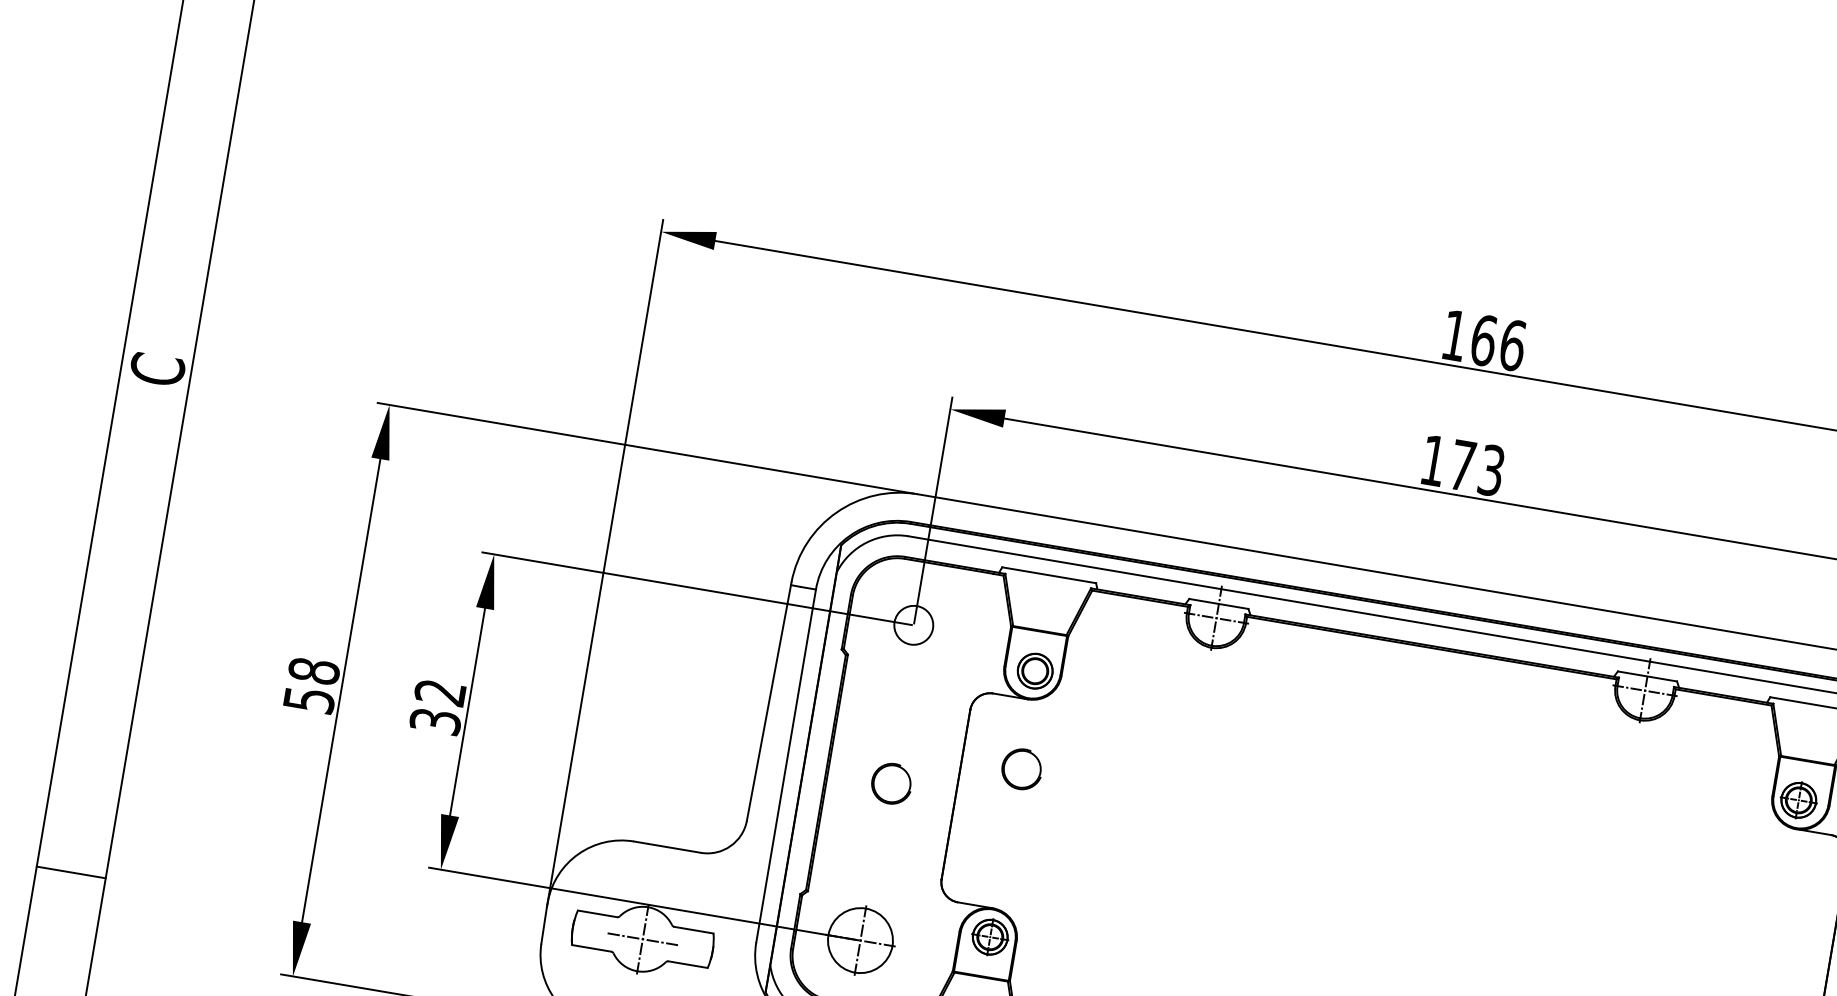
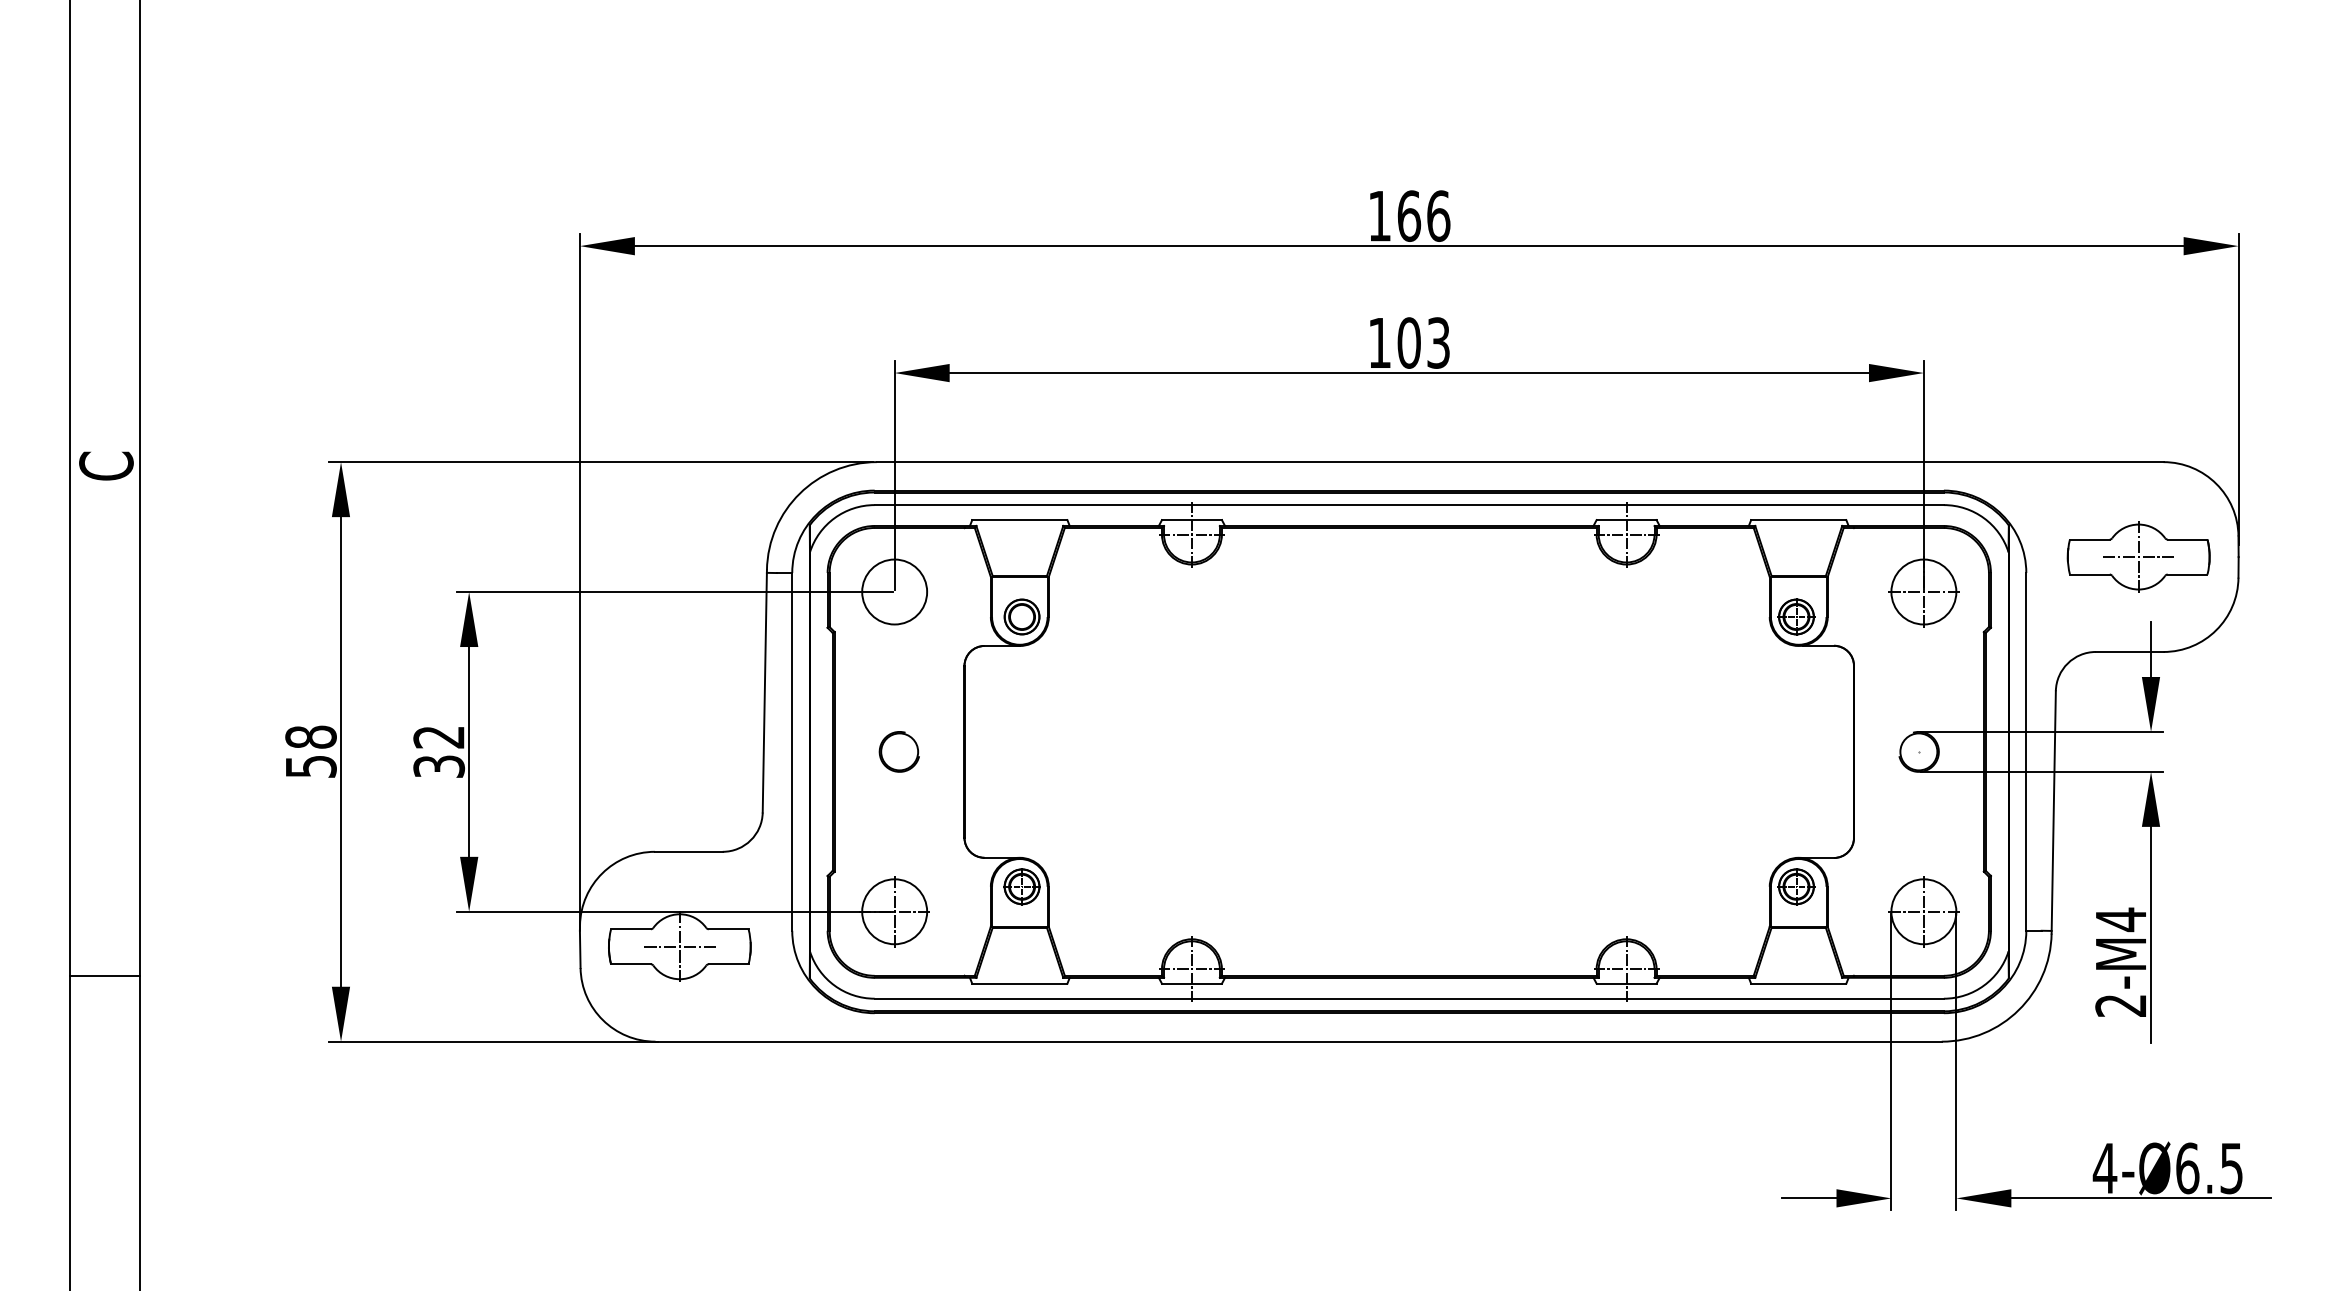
text: (1462, 464) -> (1408, 342), 173 -> 103
circle: (913, 624) -> (894, 591), size x1.67
part: (1021, 768) -> (1024, 715), removed

